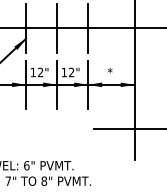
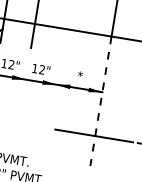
line: (88, 28) -> (65, 29), removed
line: (57, 84) -> (26, 79), removed
line: (88, 84) -> (56, 84), removed
line: (134, 94) -> (100, 101), solid -> dashed

